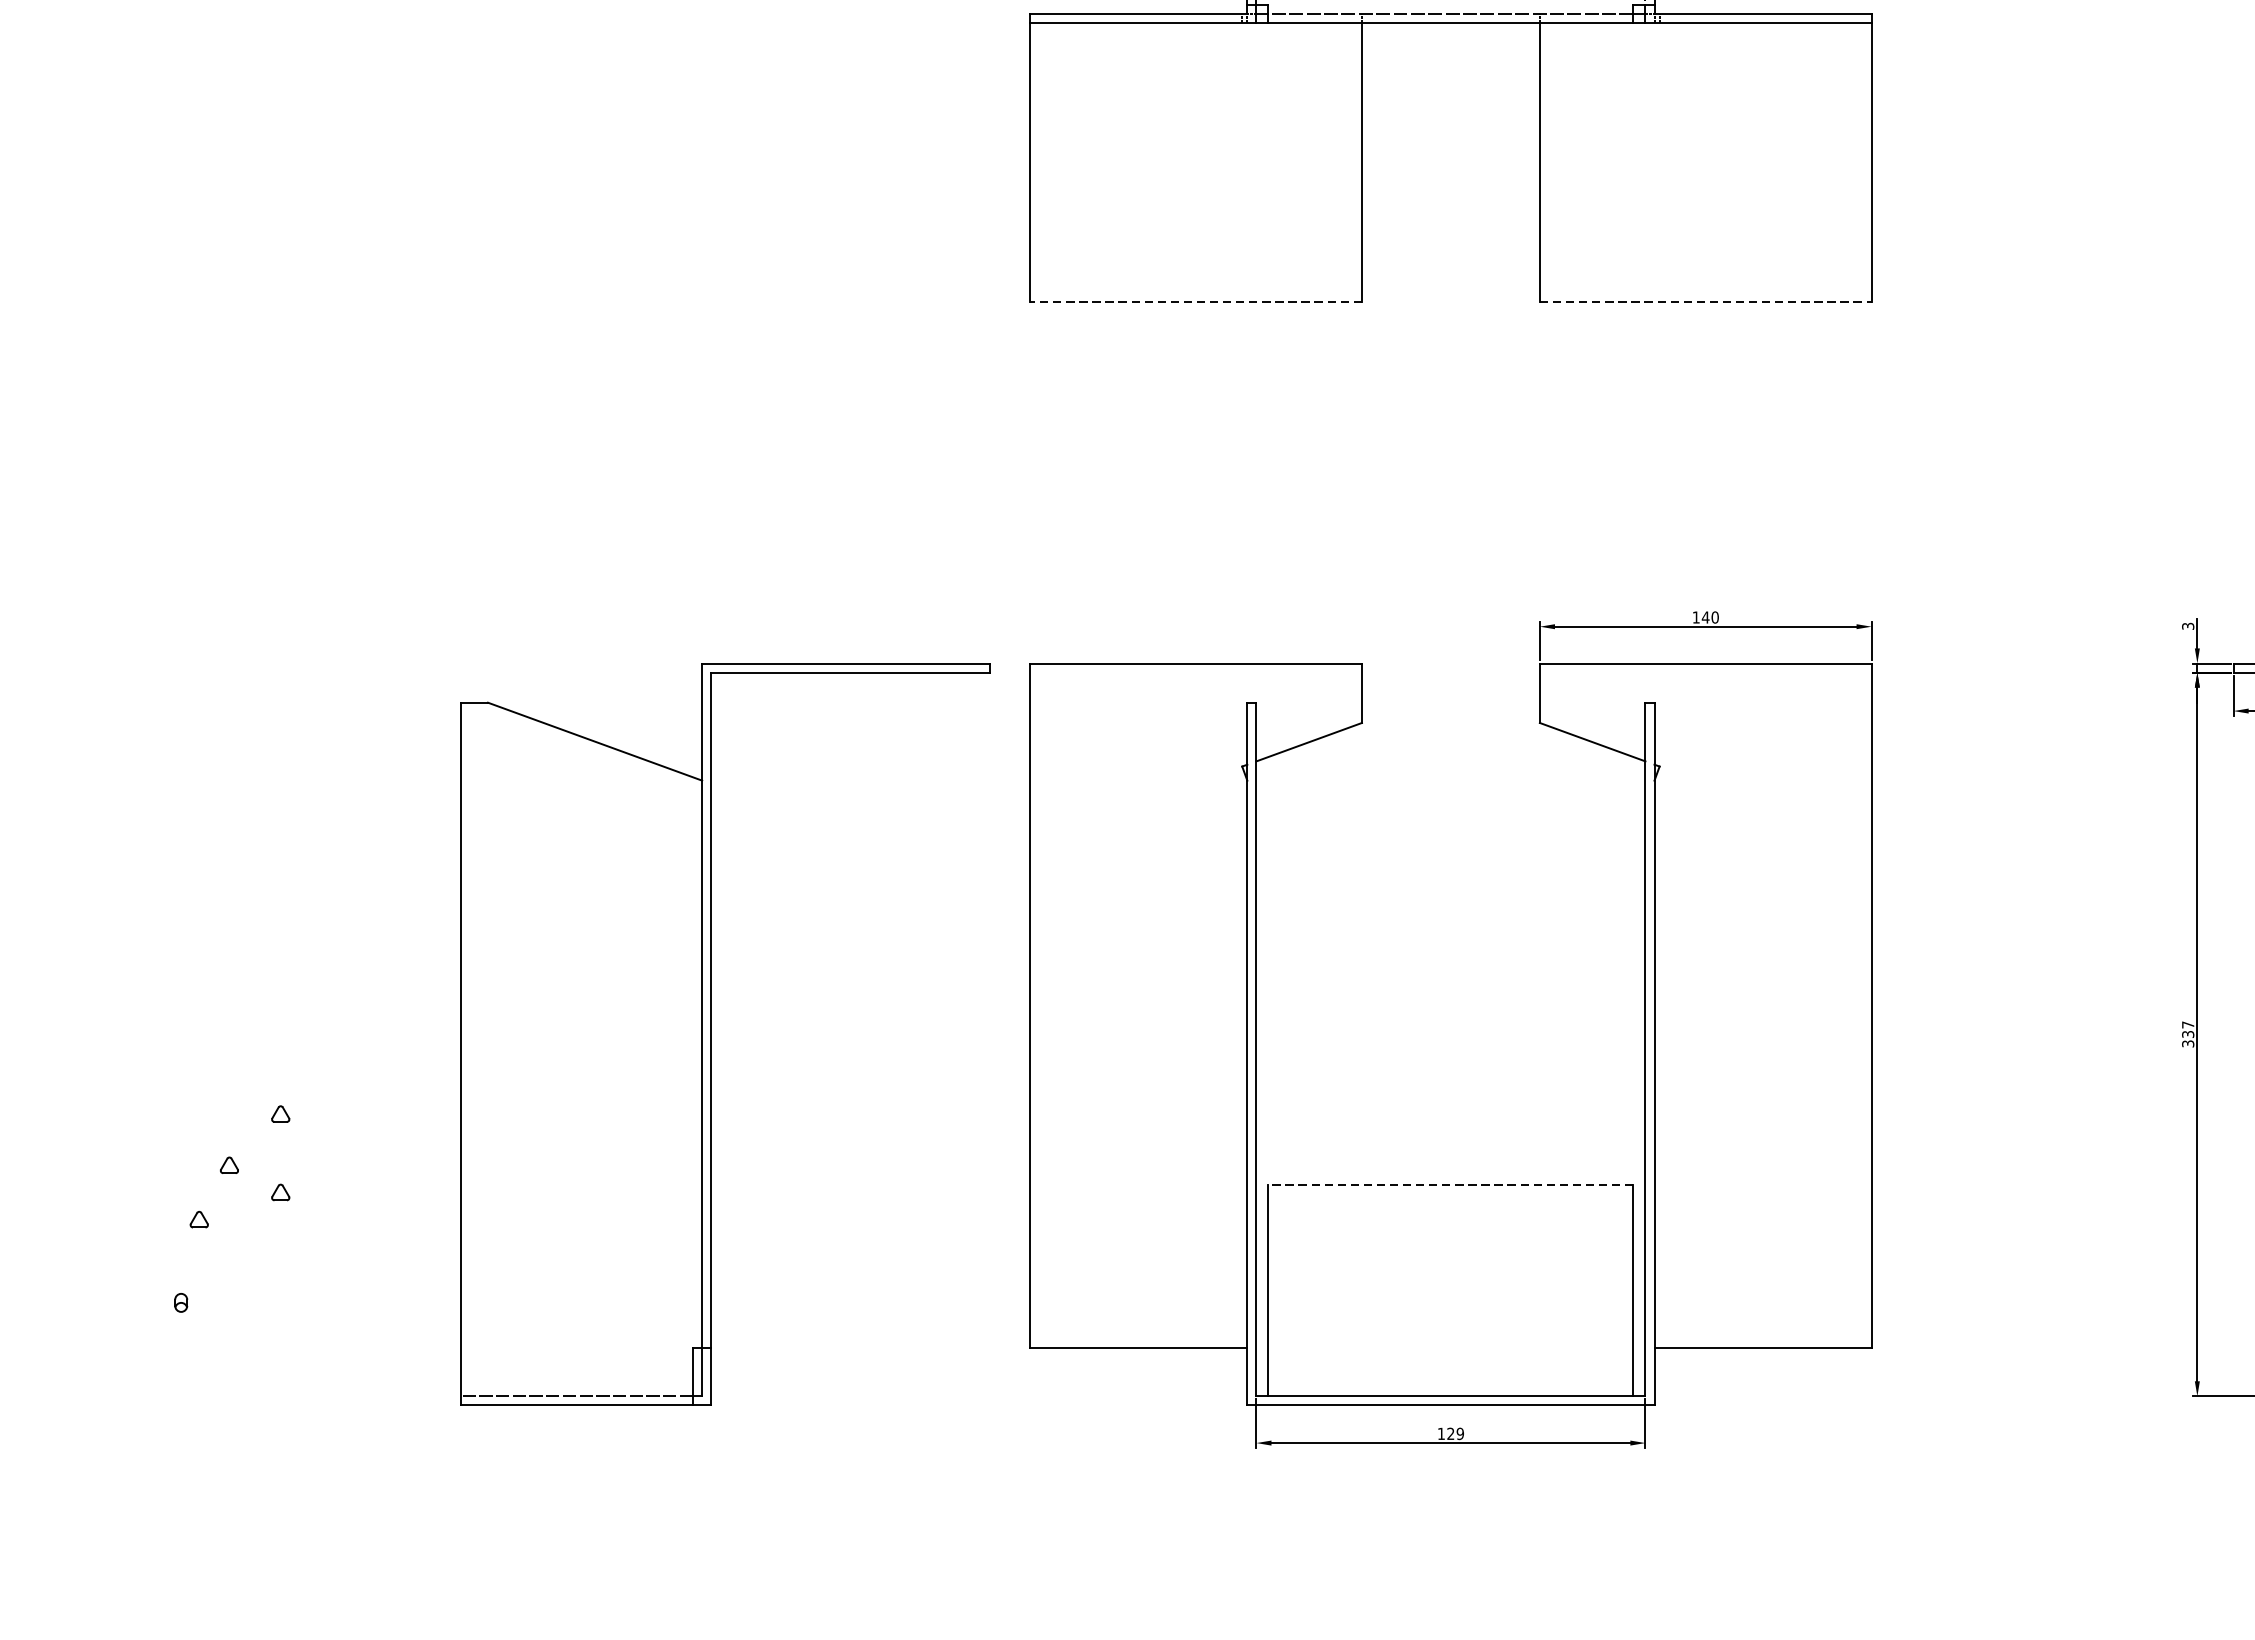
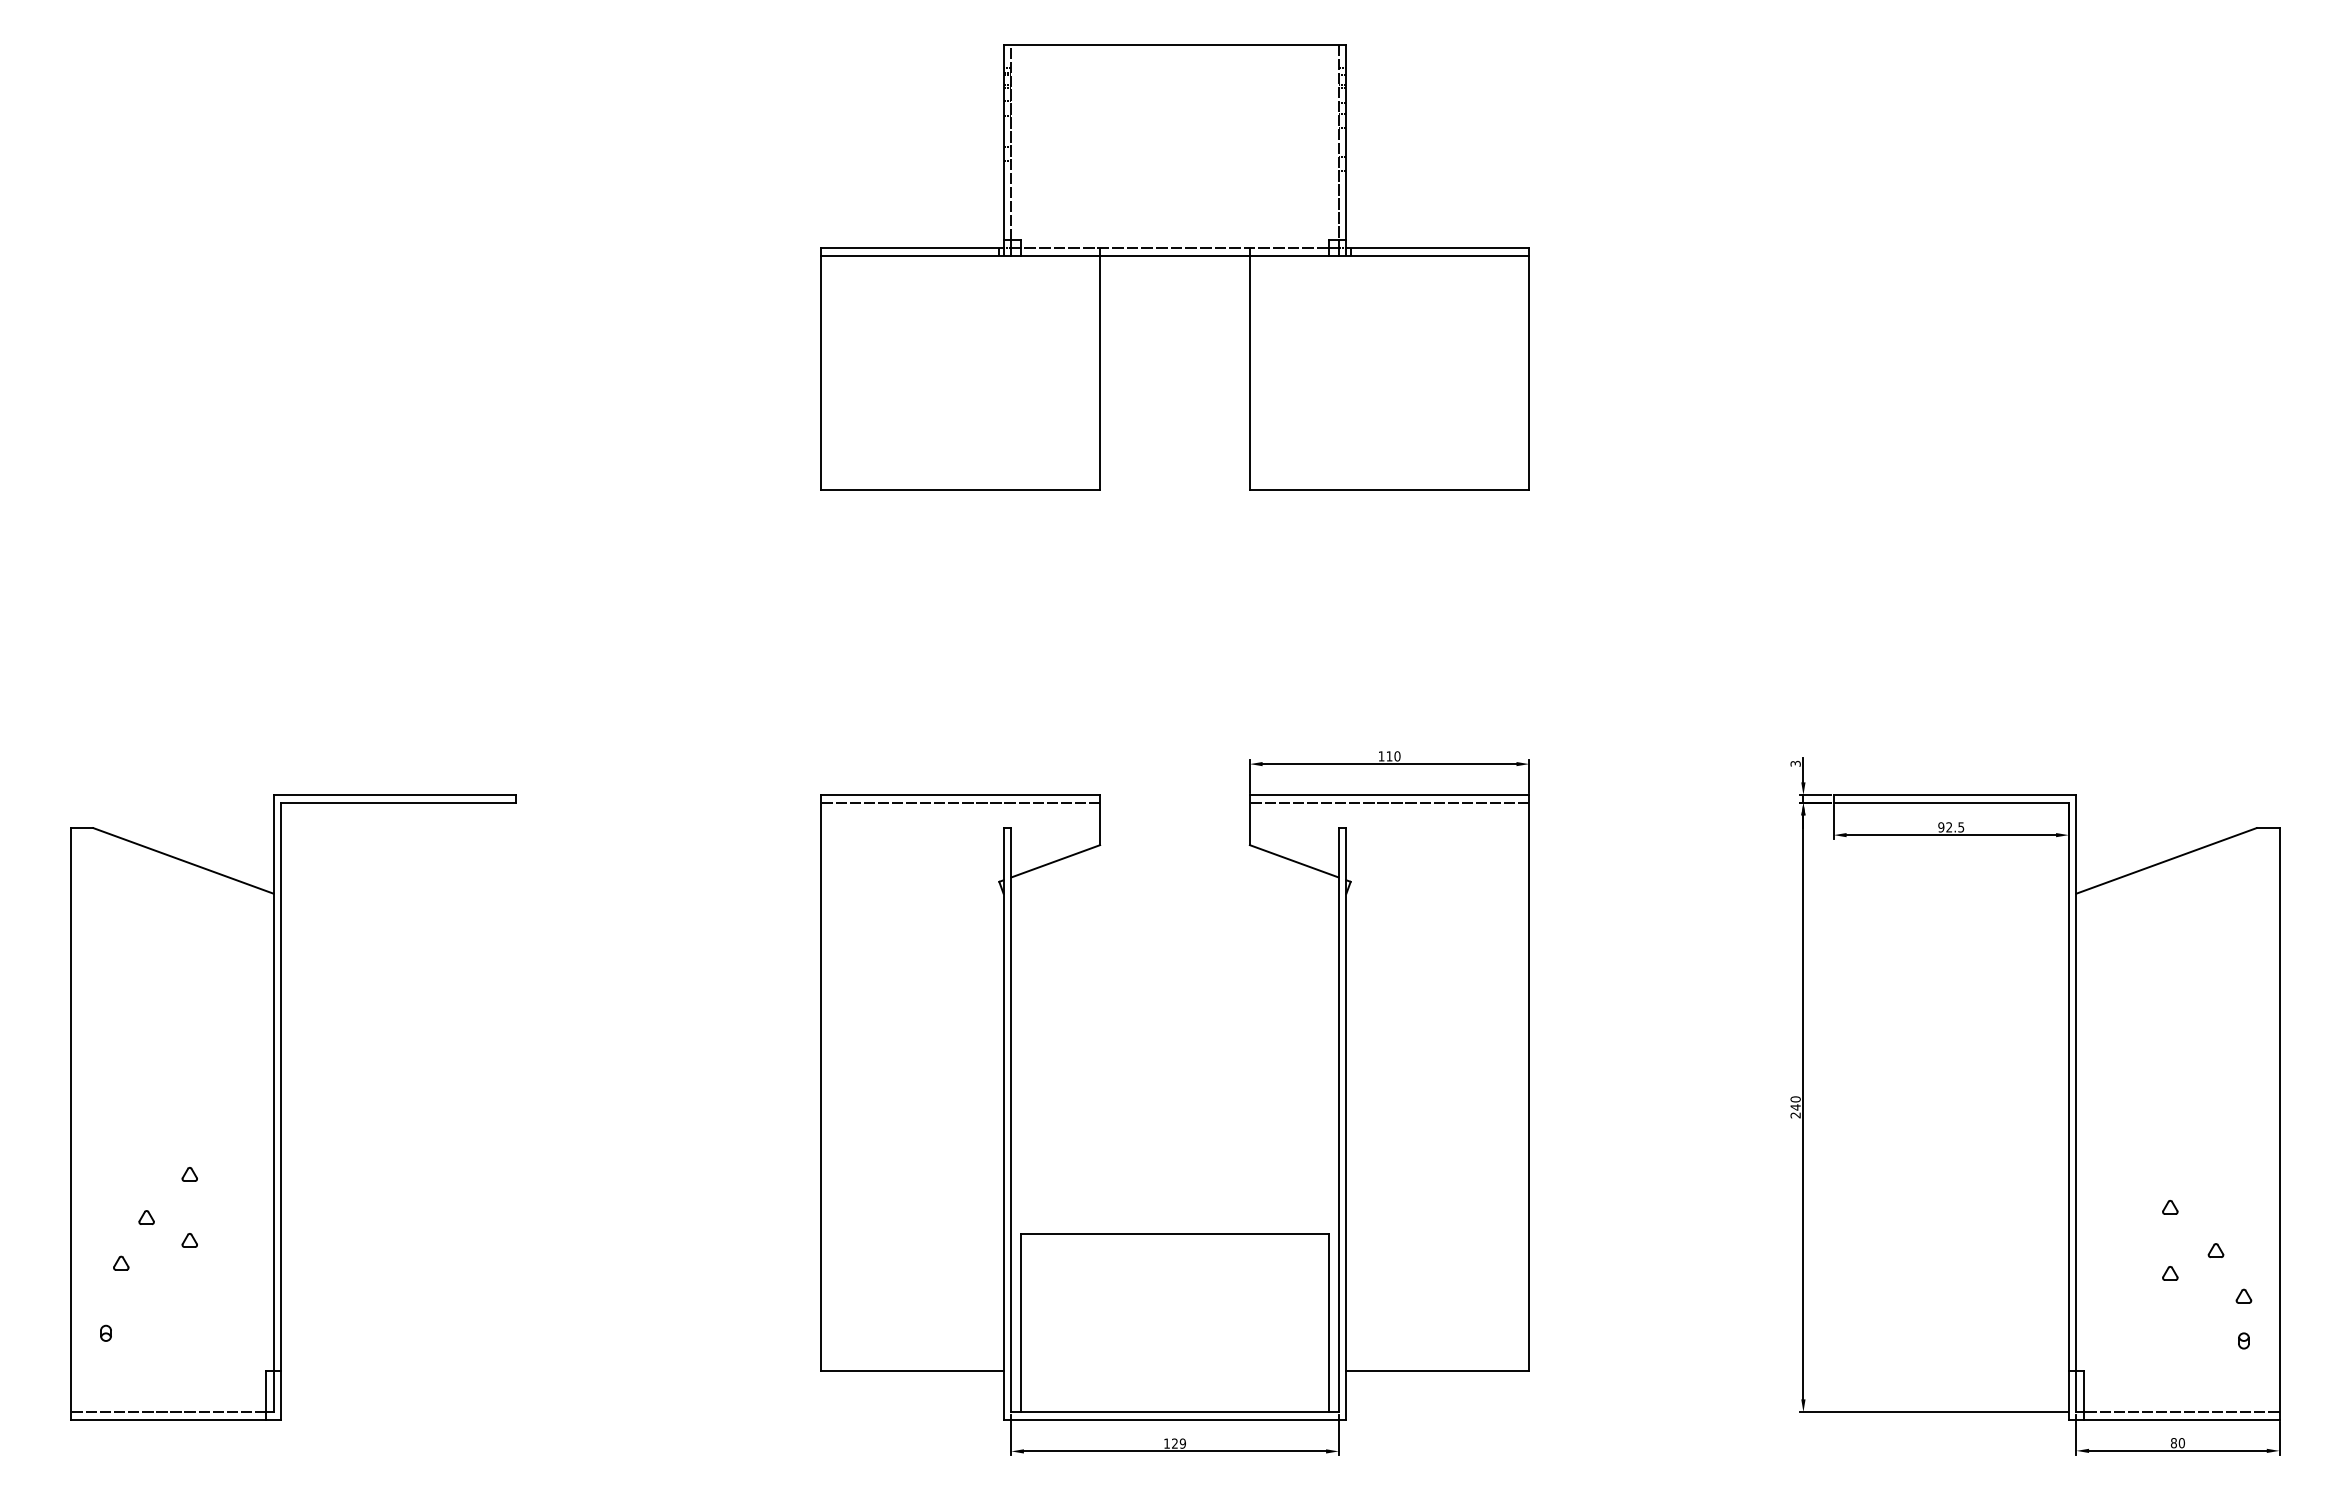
line: (1196, 301) -> (960, 490), dashed -> solid
line: (1705, 301) -> (1389, 490), dashed -> solid
text: (1705, 617) -> (1389, 756), 140 -> 110
line: (1196, 672) -> (960, 802), added
line: (1705, 672) -> (1389, 802), added
part: (711, 1034) -> (281, 1107), moved
text: (2187, 1034) -> (1795, 1107), 337 -> 240
line: (1451, 1185) -> (1175, 1234), dashed -> solid

